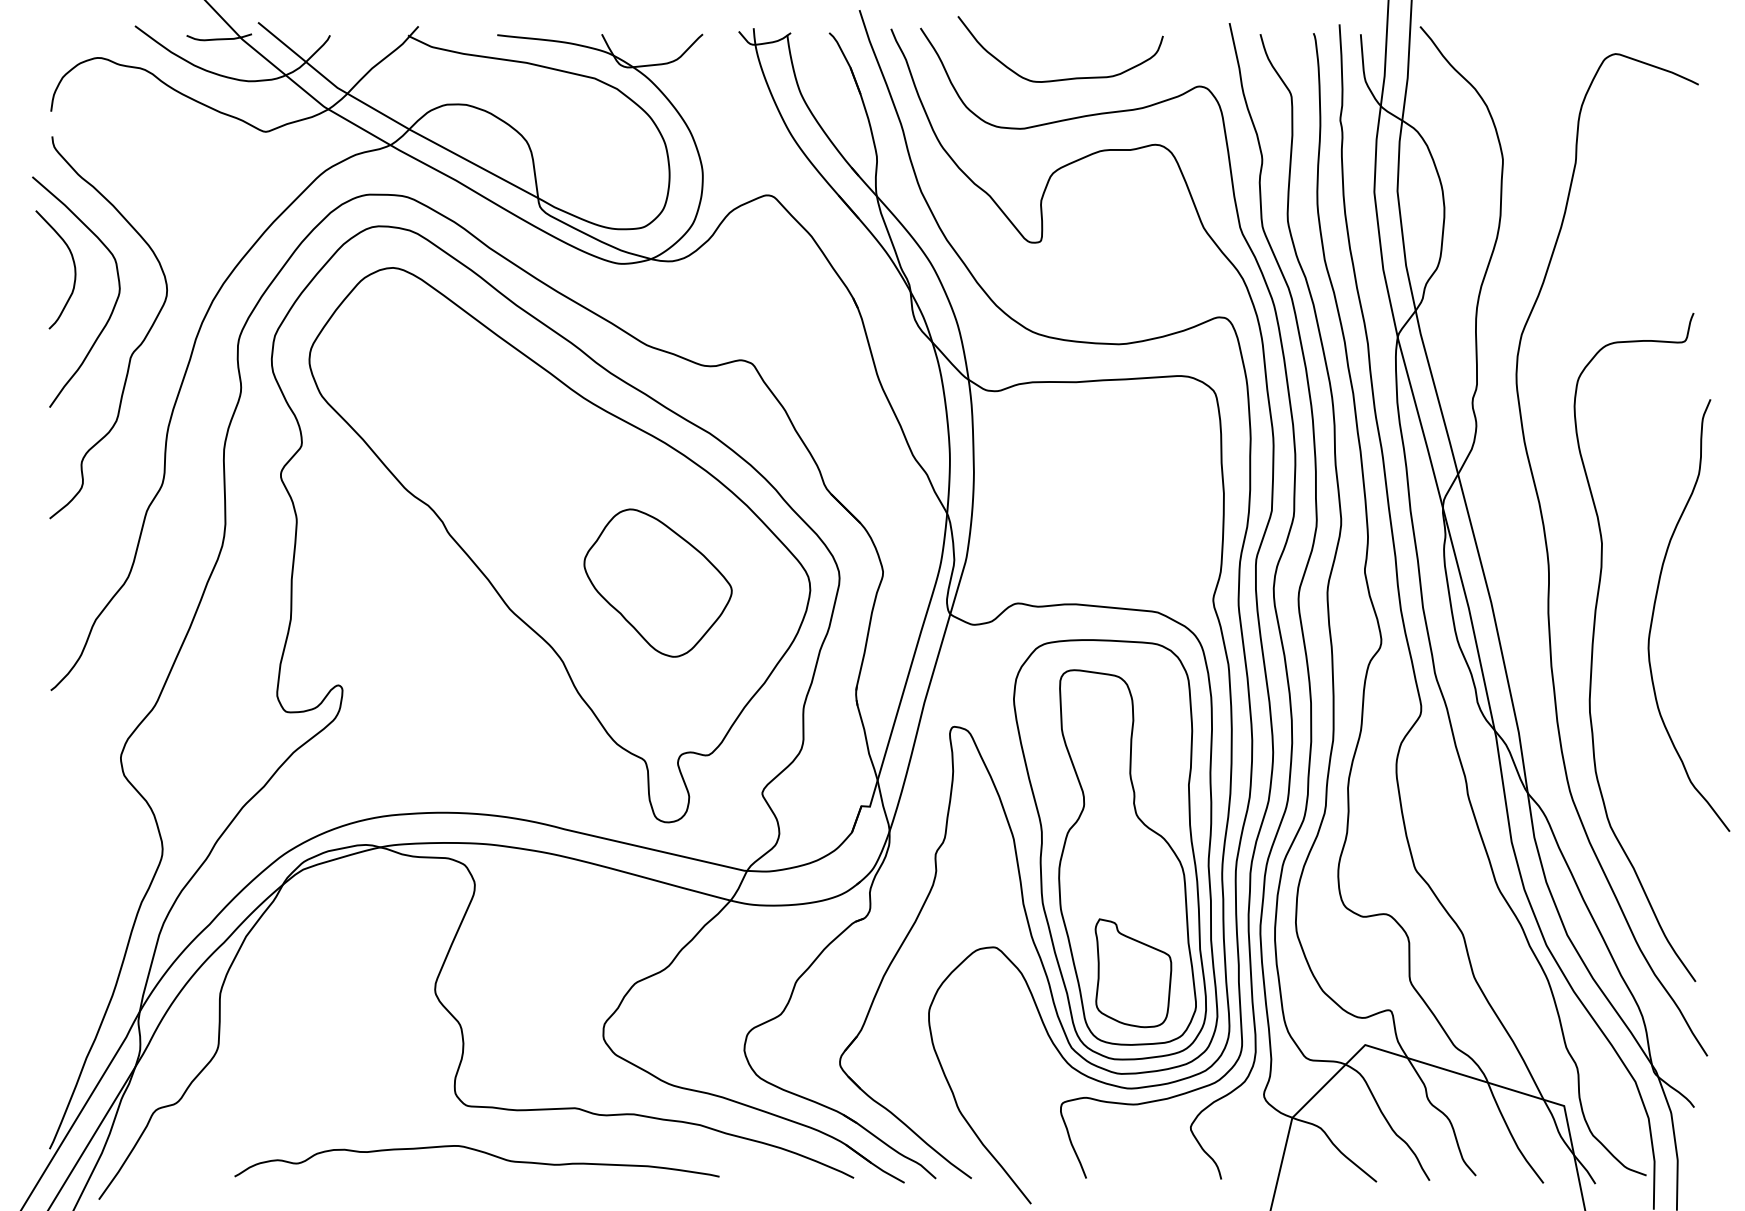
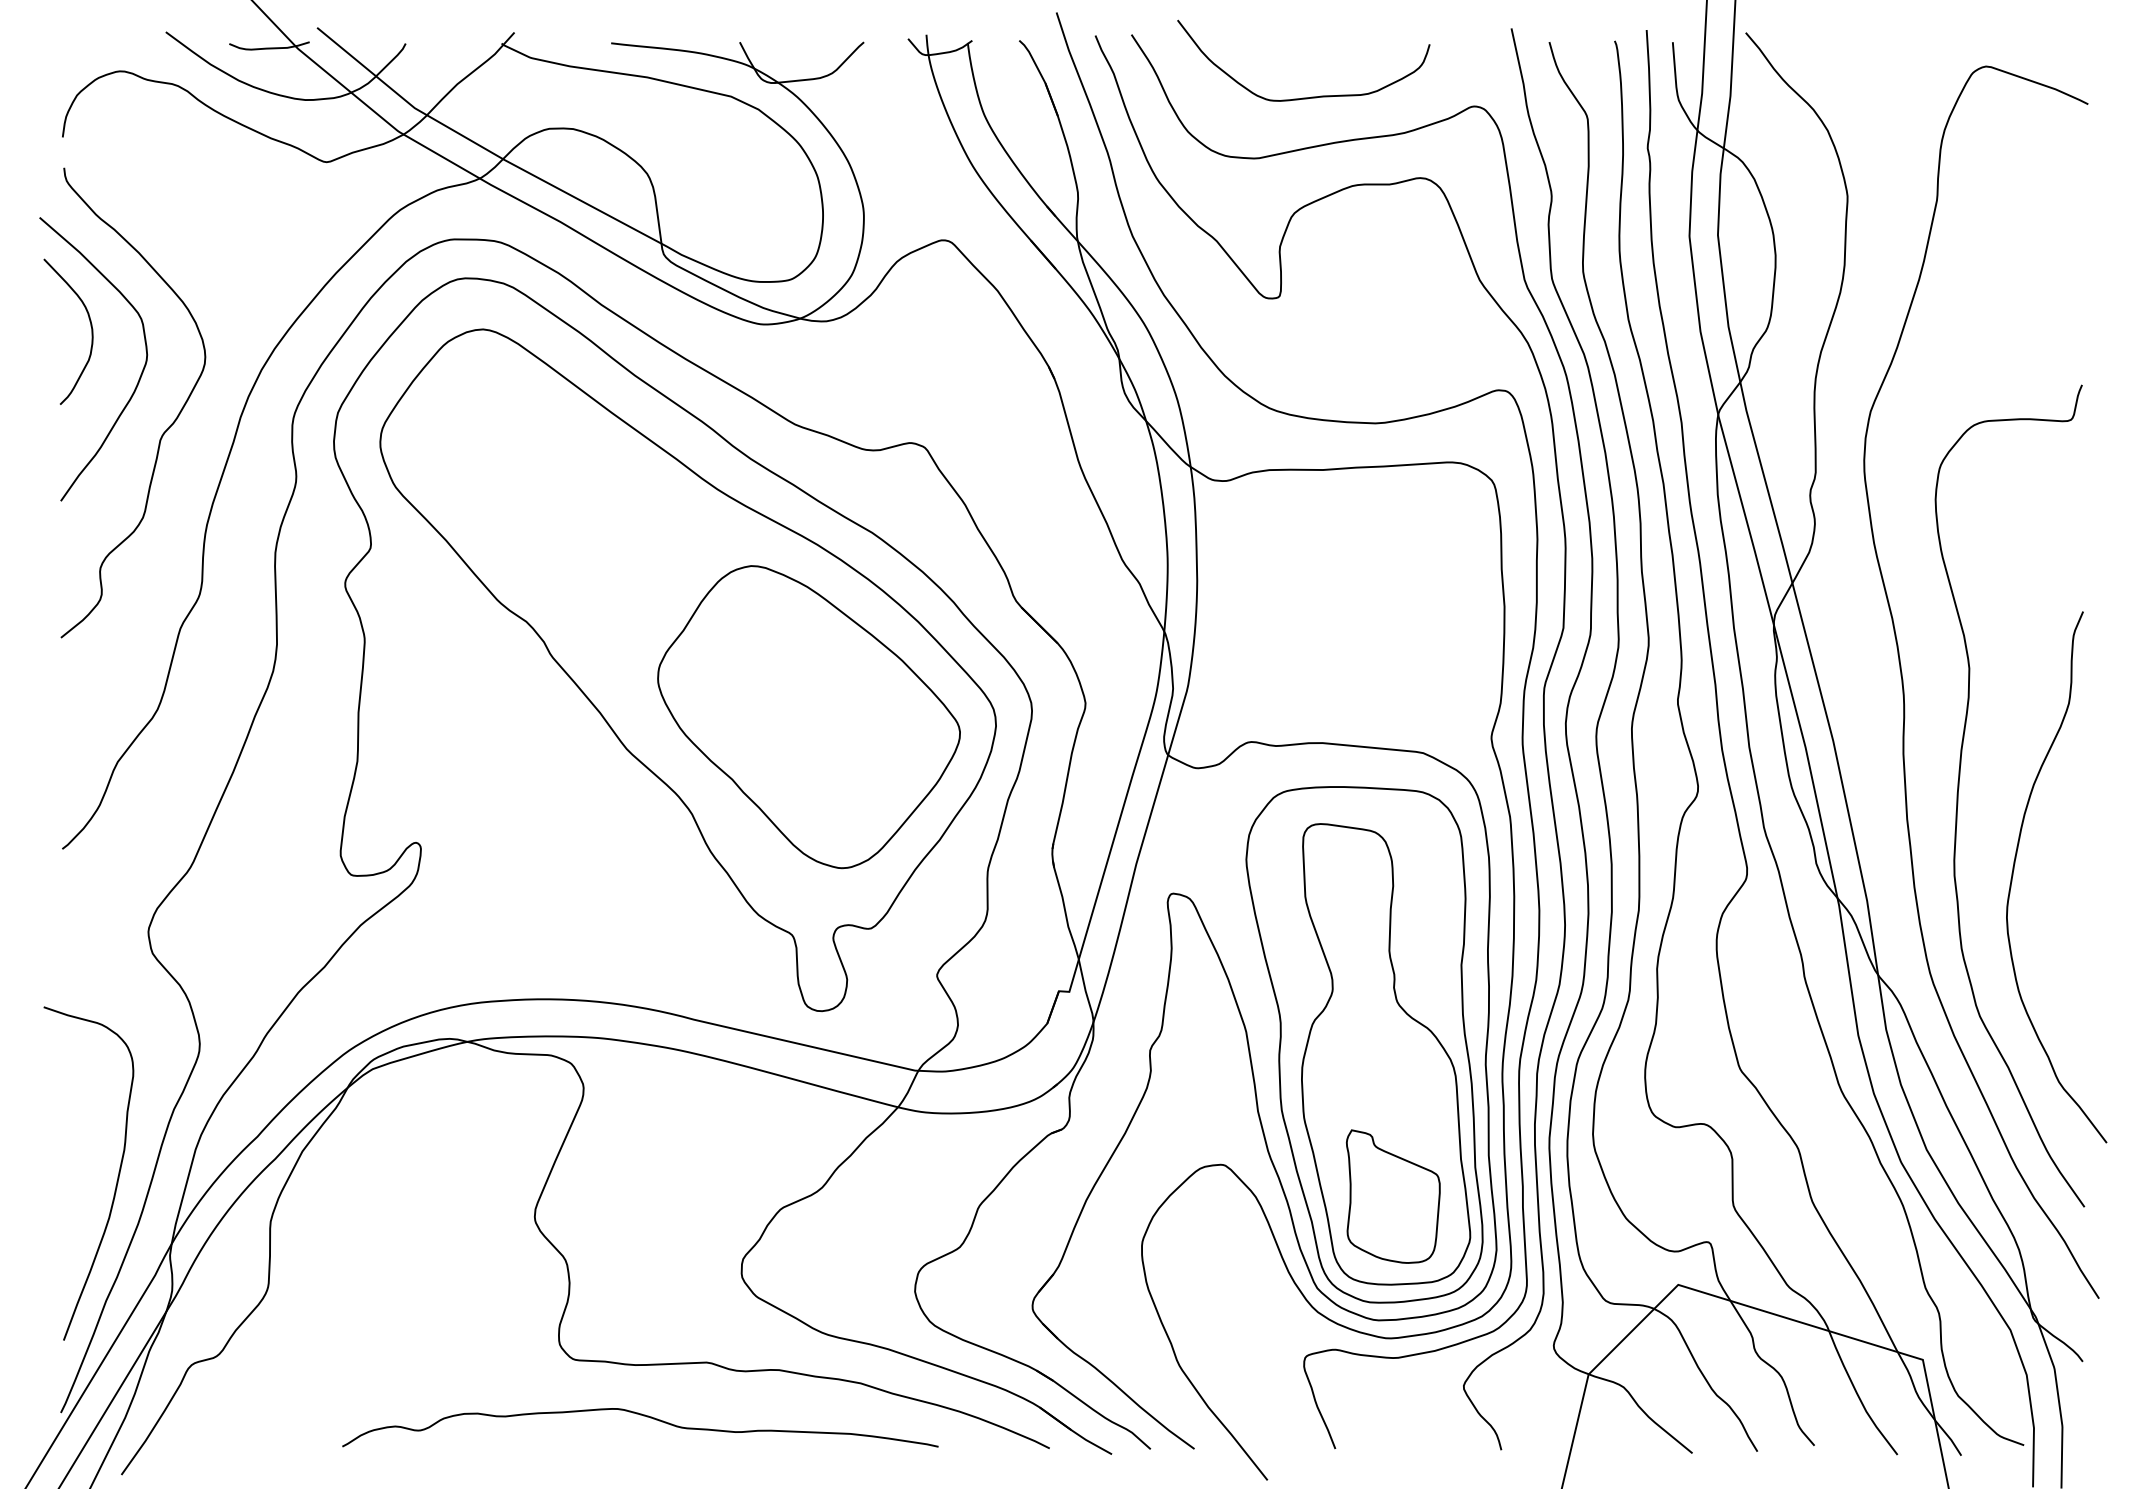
part: (657, 582) -> (808, 716), size x1.67
curve: (1654, 612) -> (2014, 873), moved
curve: (95, 956) -> (117, 1176), added
curve: (480, 1152) -> (644, 1416), moved

